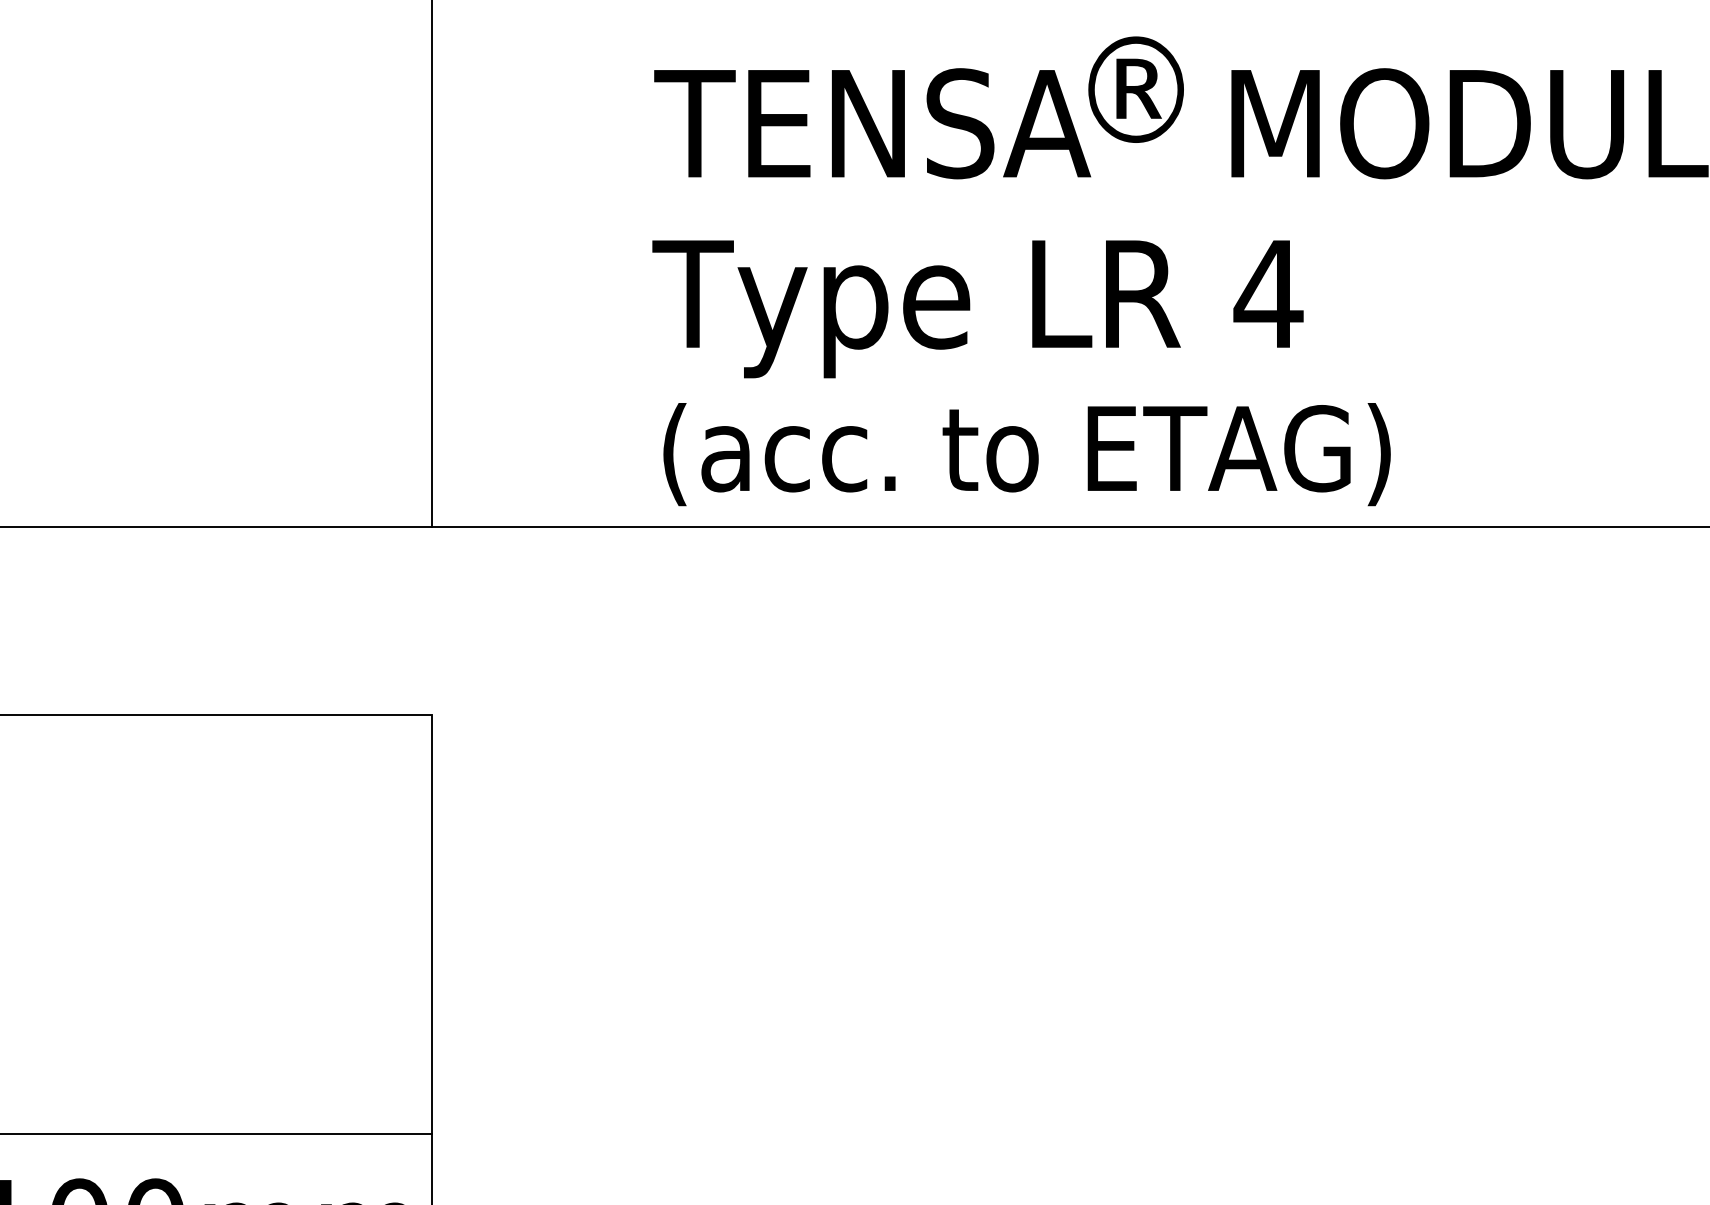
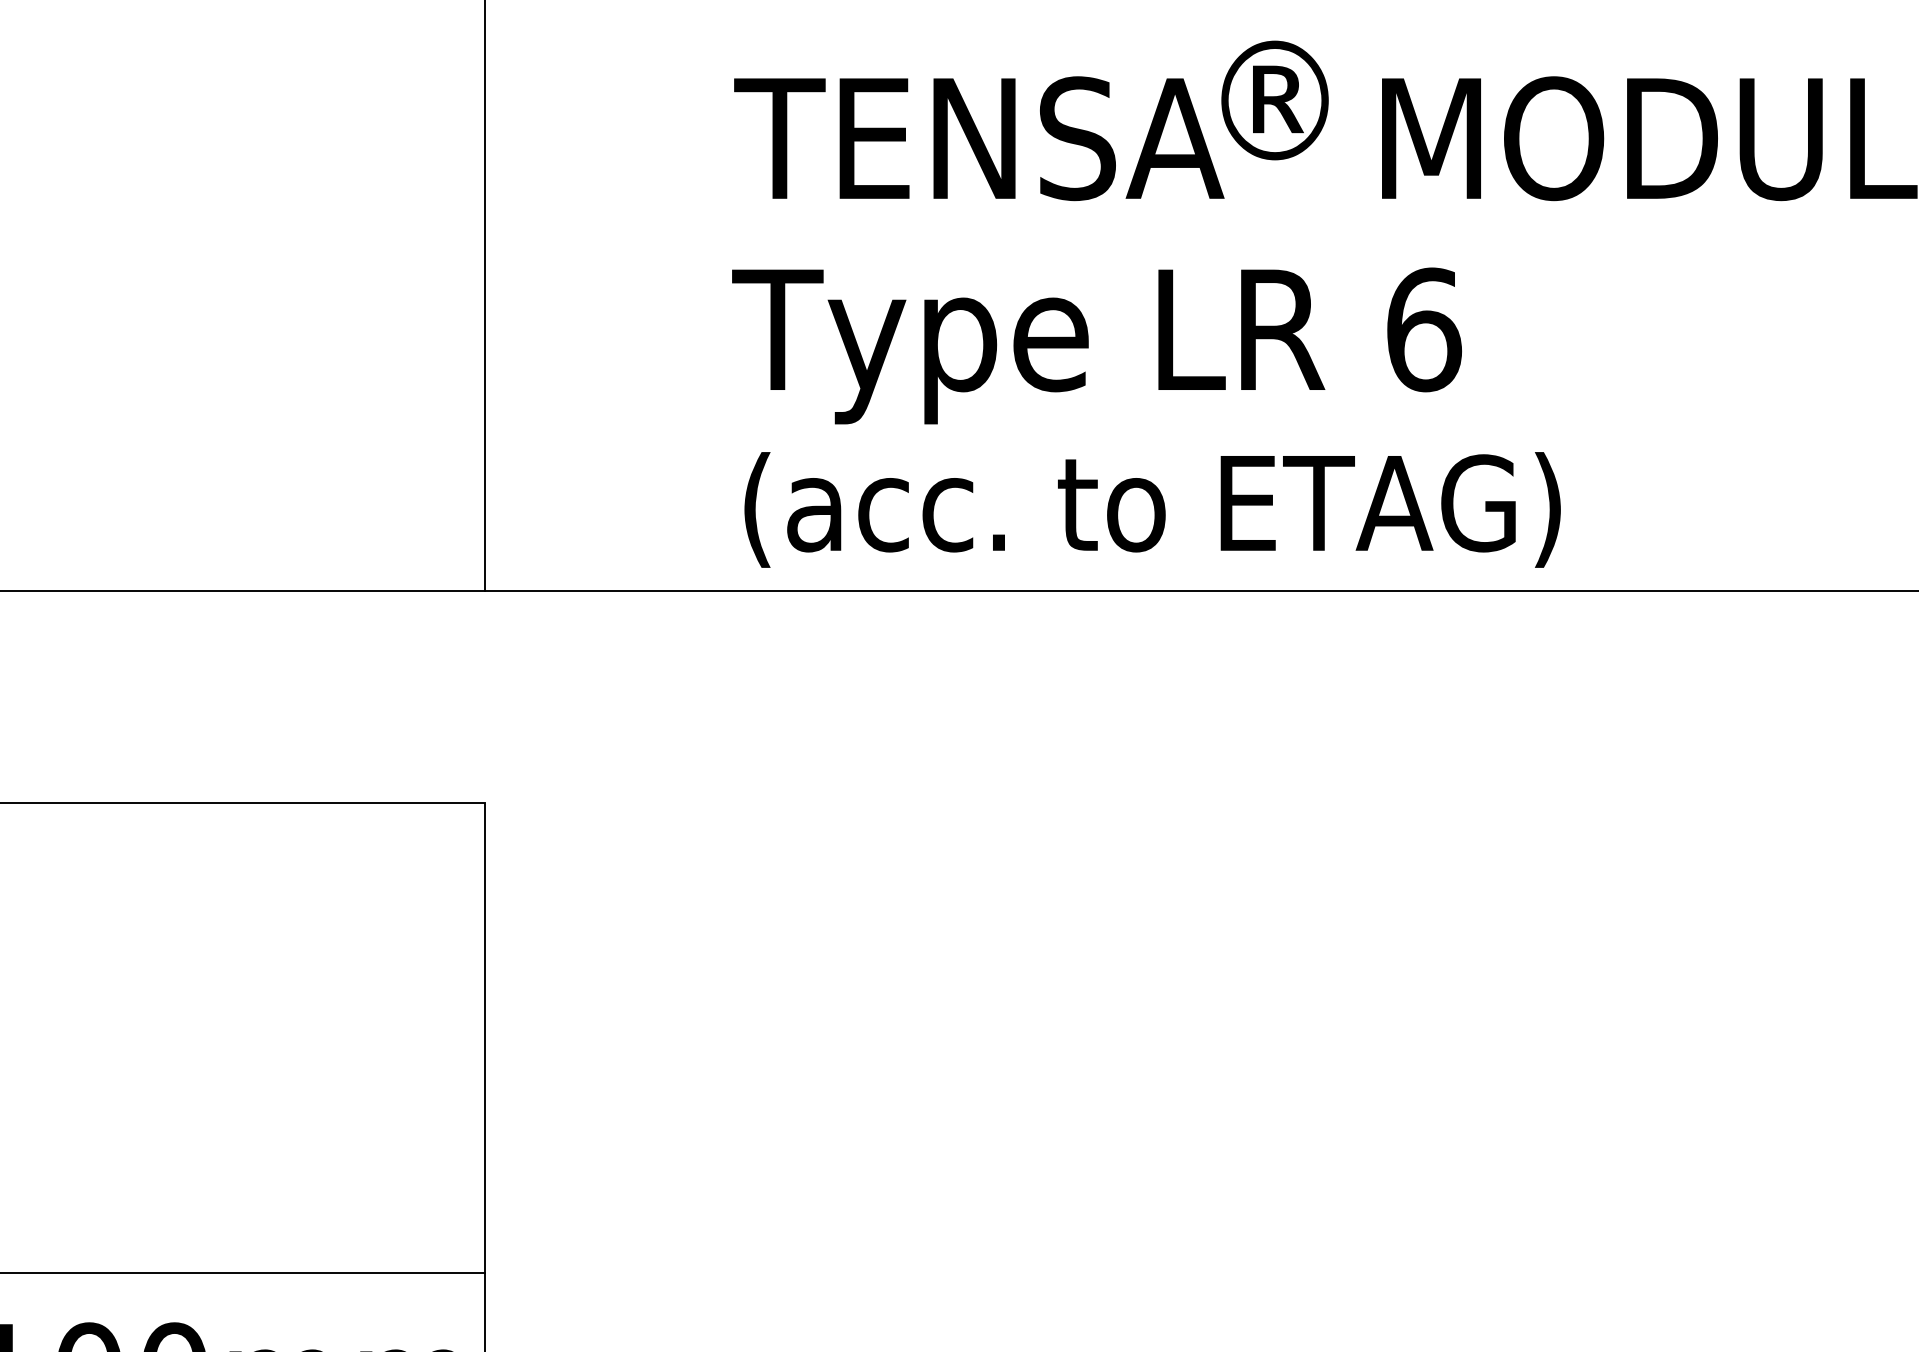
text: (1268, 293) -> (1423, 329), 4 -> 6

